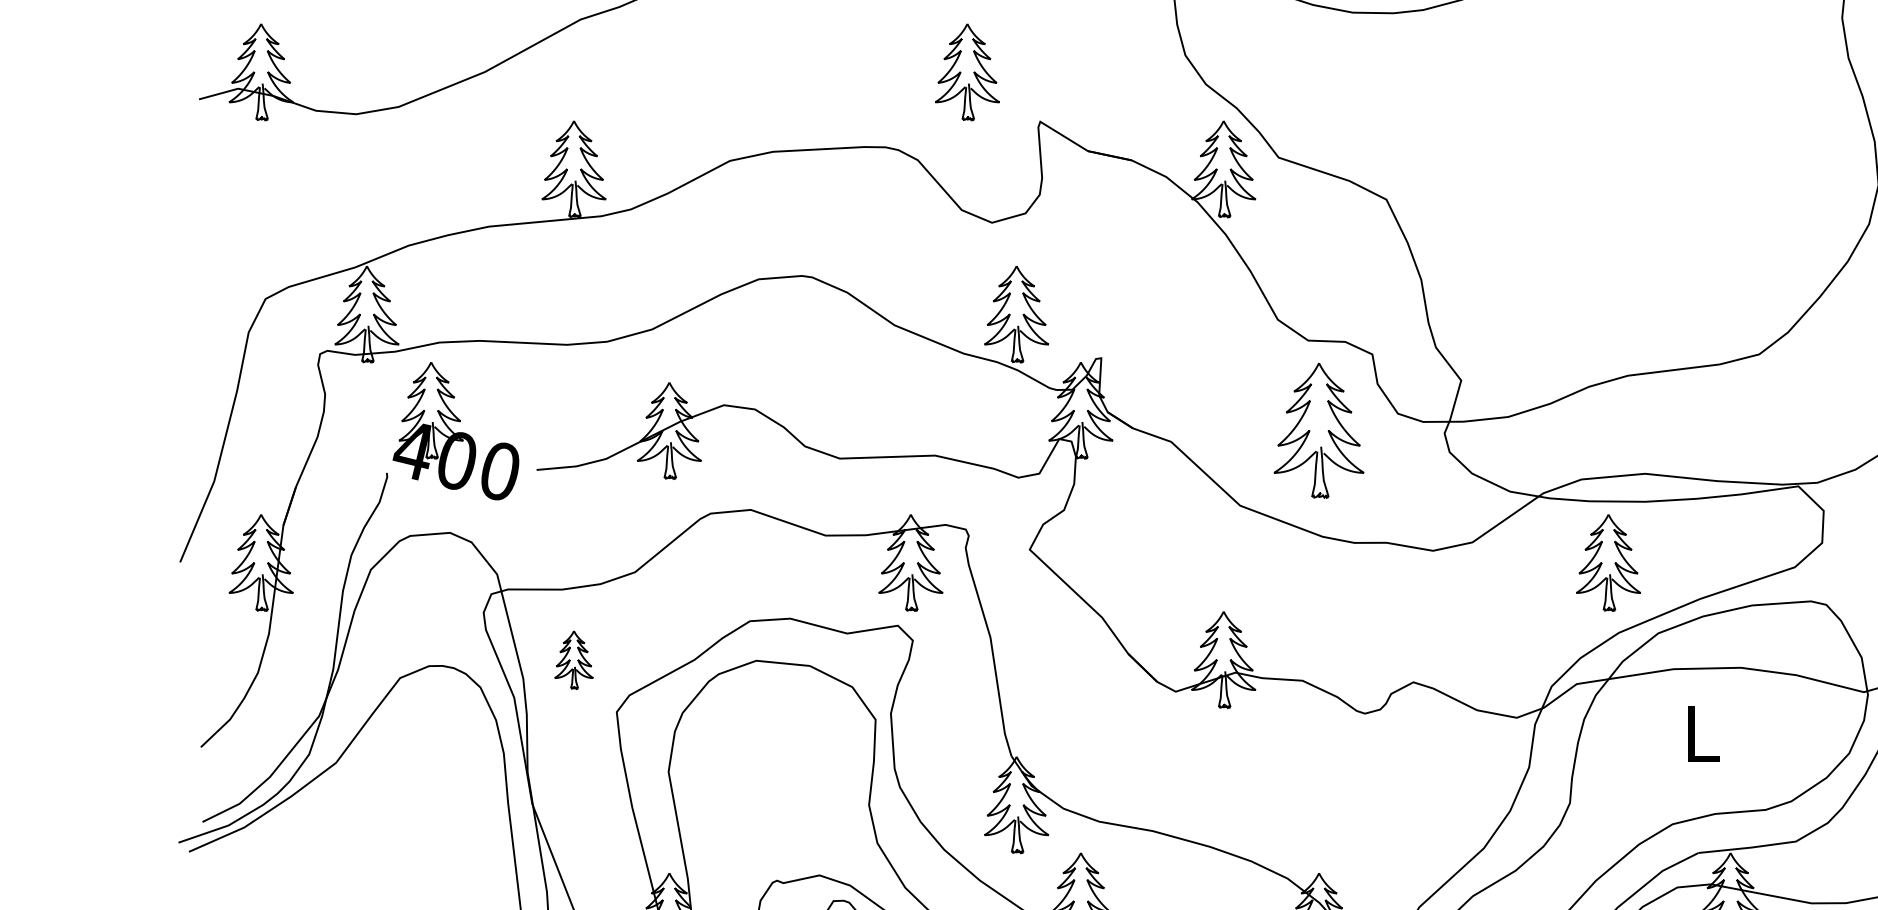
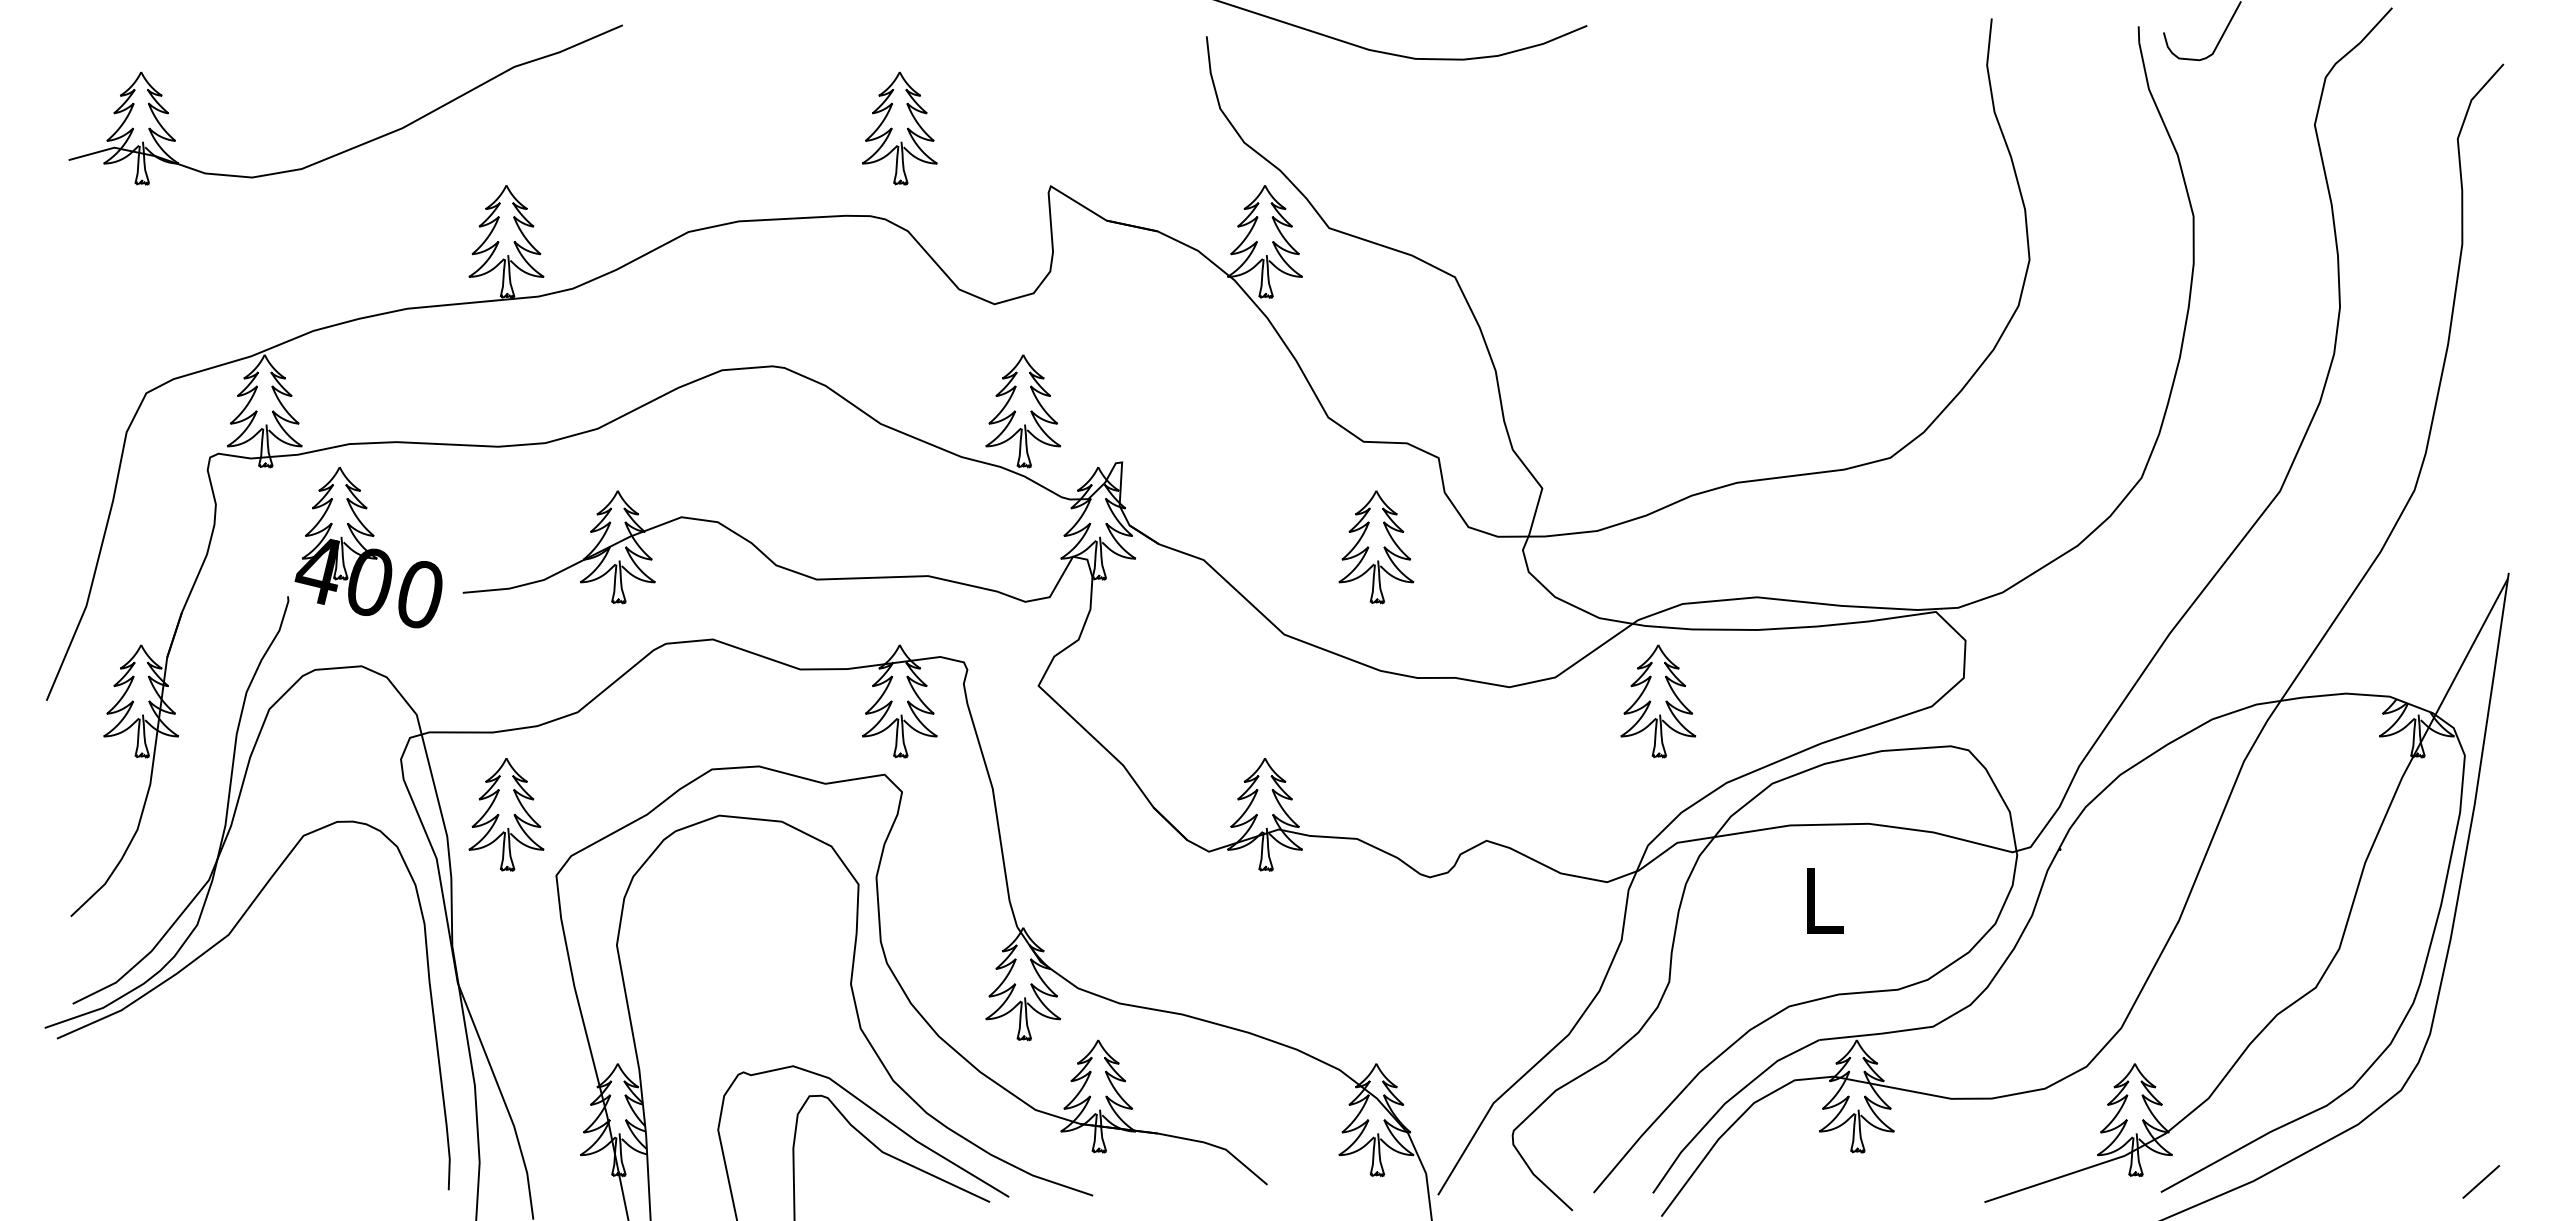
part: (967, 72) -> (899, 128), moved
part: (1319, 431) -> (1376, 547), size x0.71
part: (1608, 563) -> (1658, 701), moved
part: (574, 659) -> (506, 814), size x1.67

